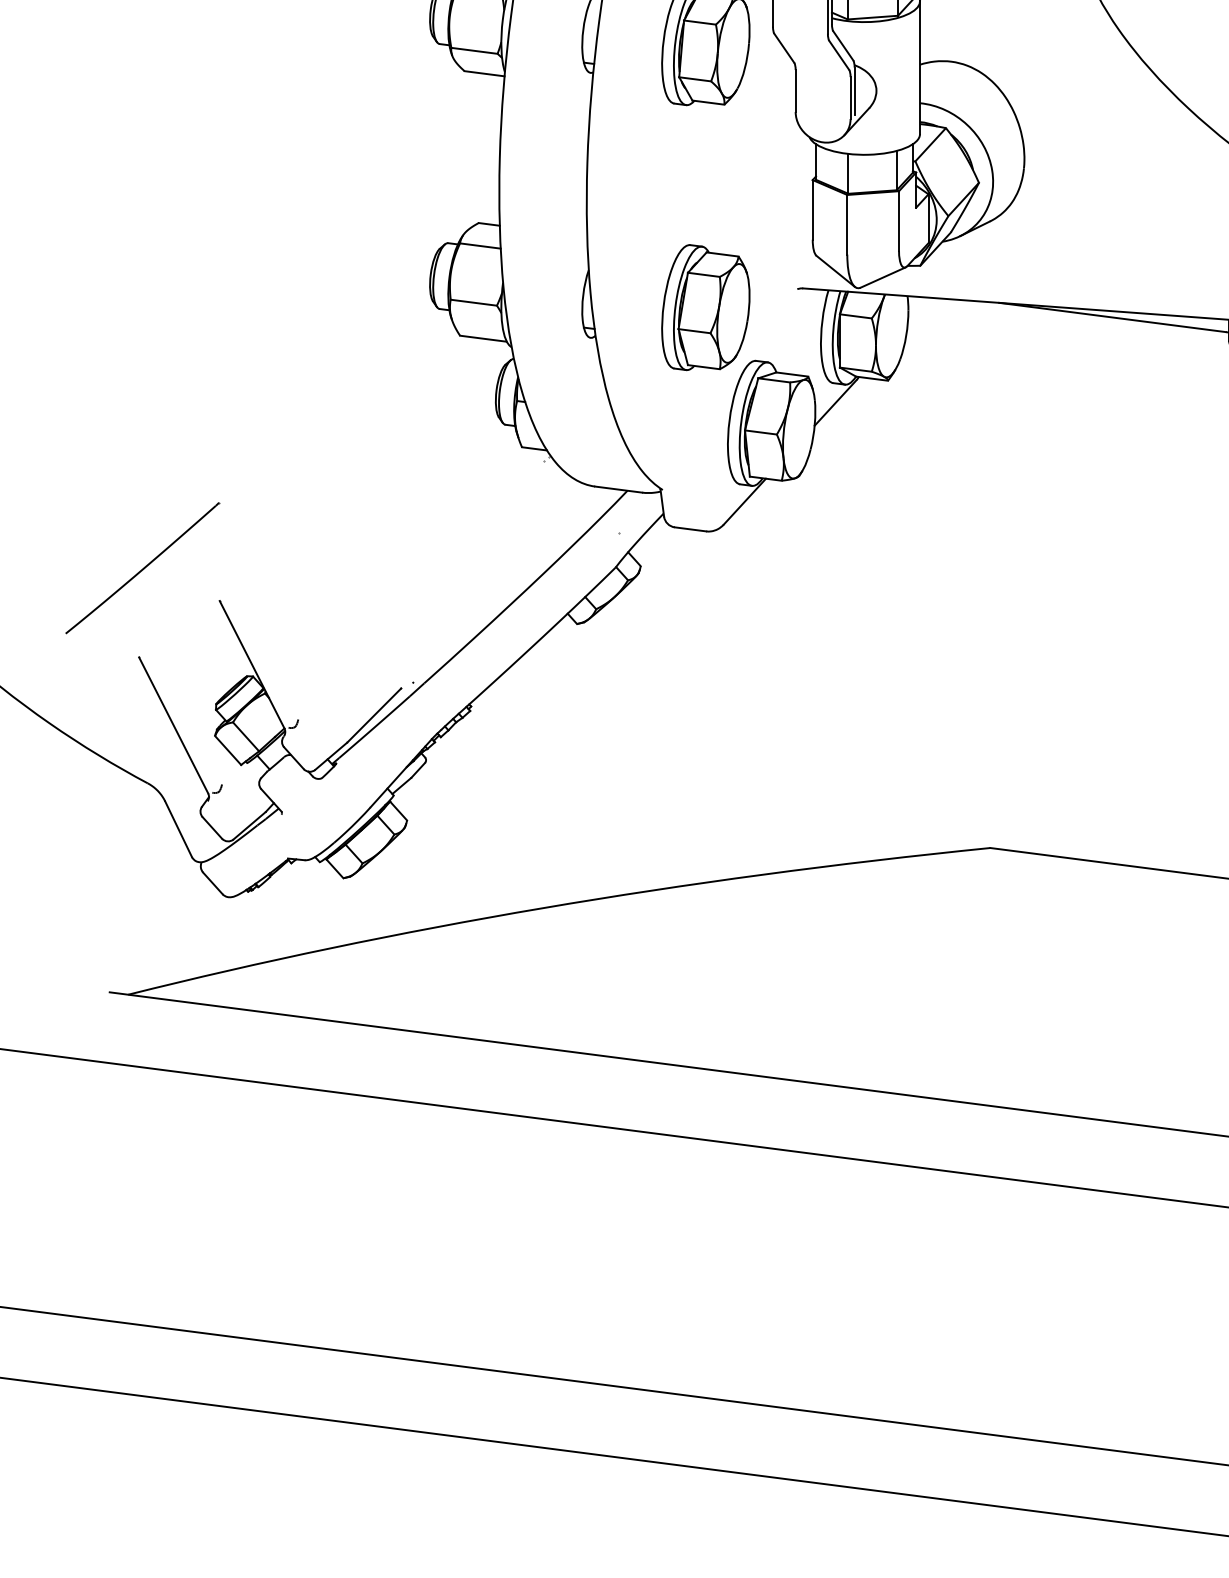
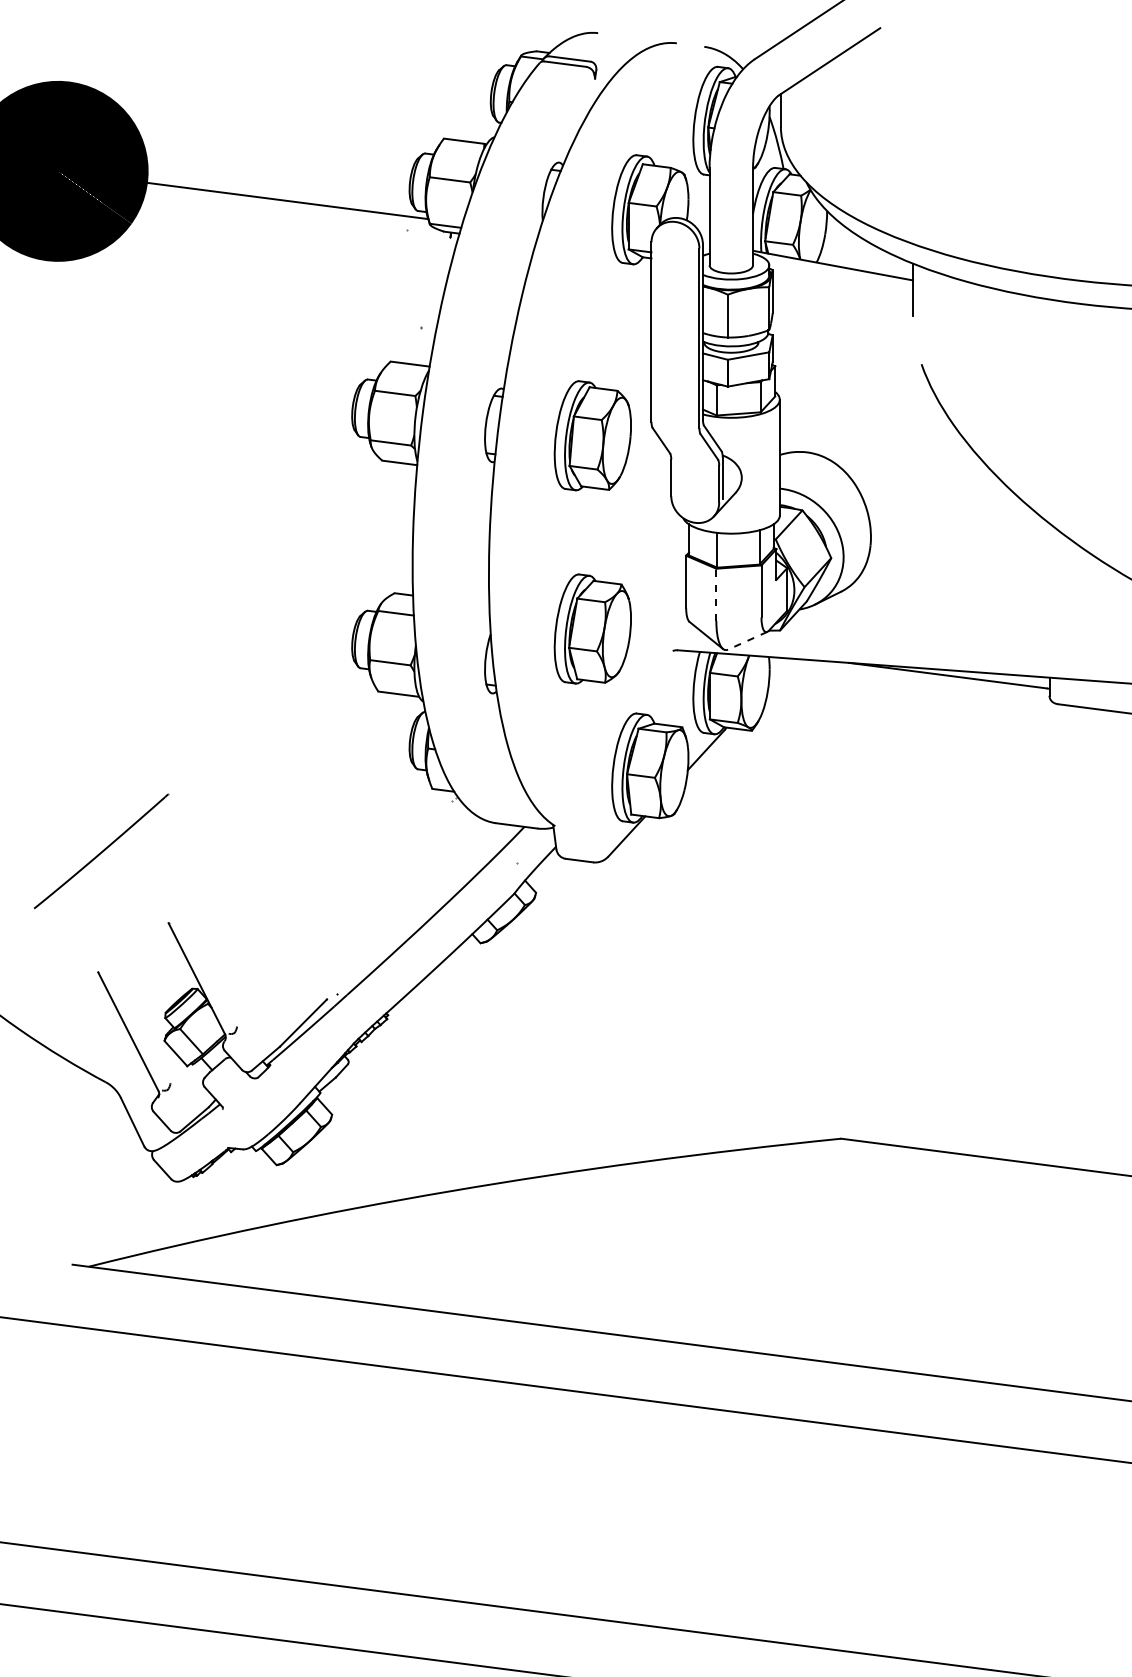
line: (847, 224) -> (716, 594), solid -> dashed
line: (882, 277) -> (747, 640), solid -> dashed
part: (705, 306) -> (592, 628), moved
part: (142, 568) -> (101, 851), moved

